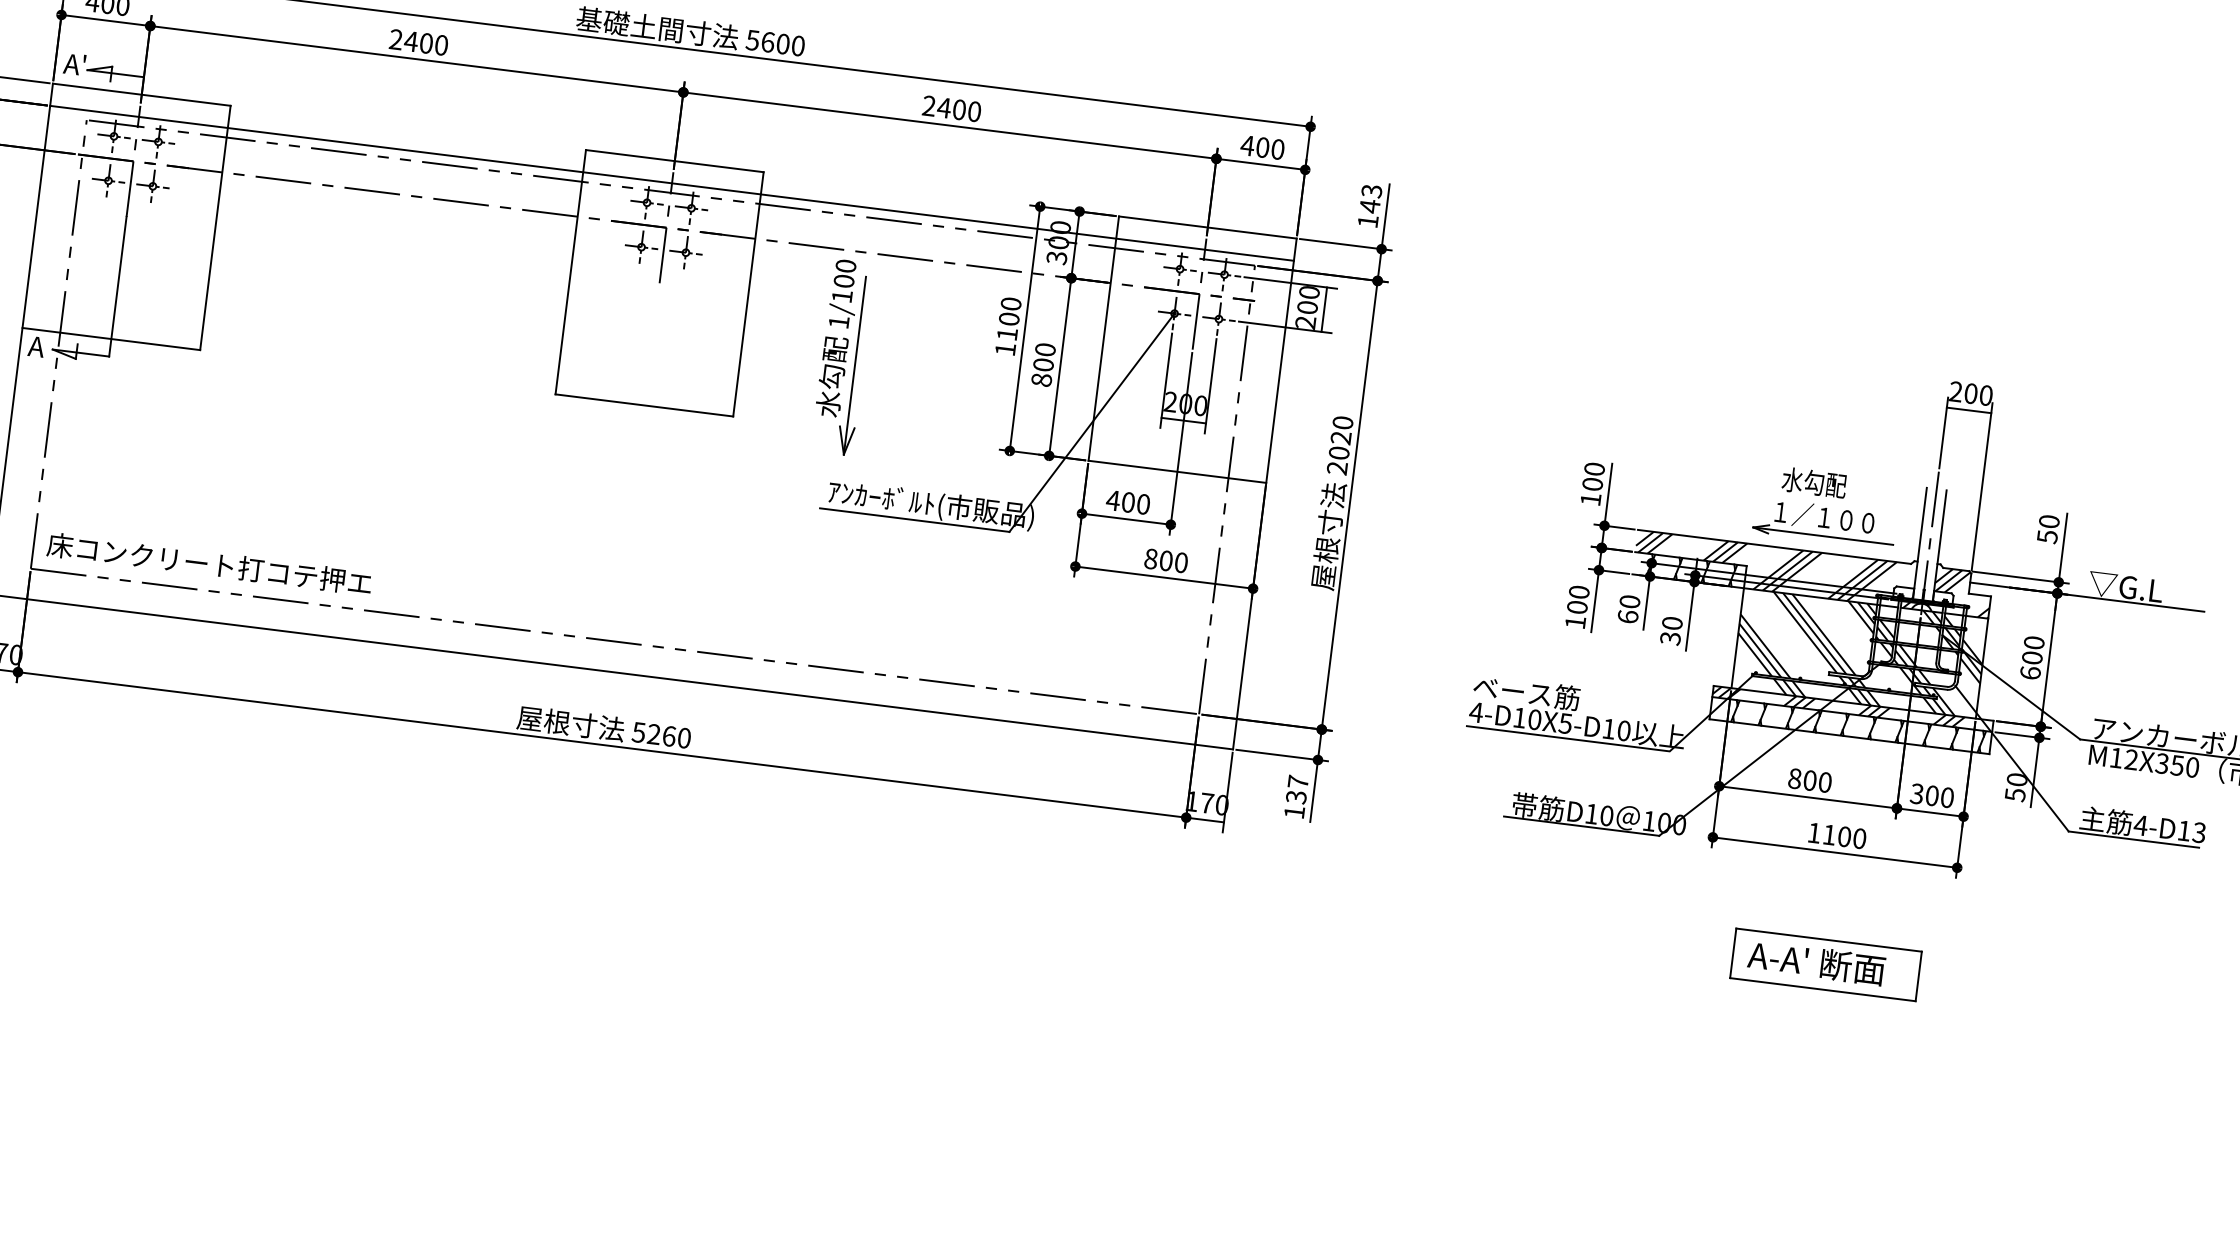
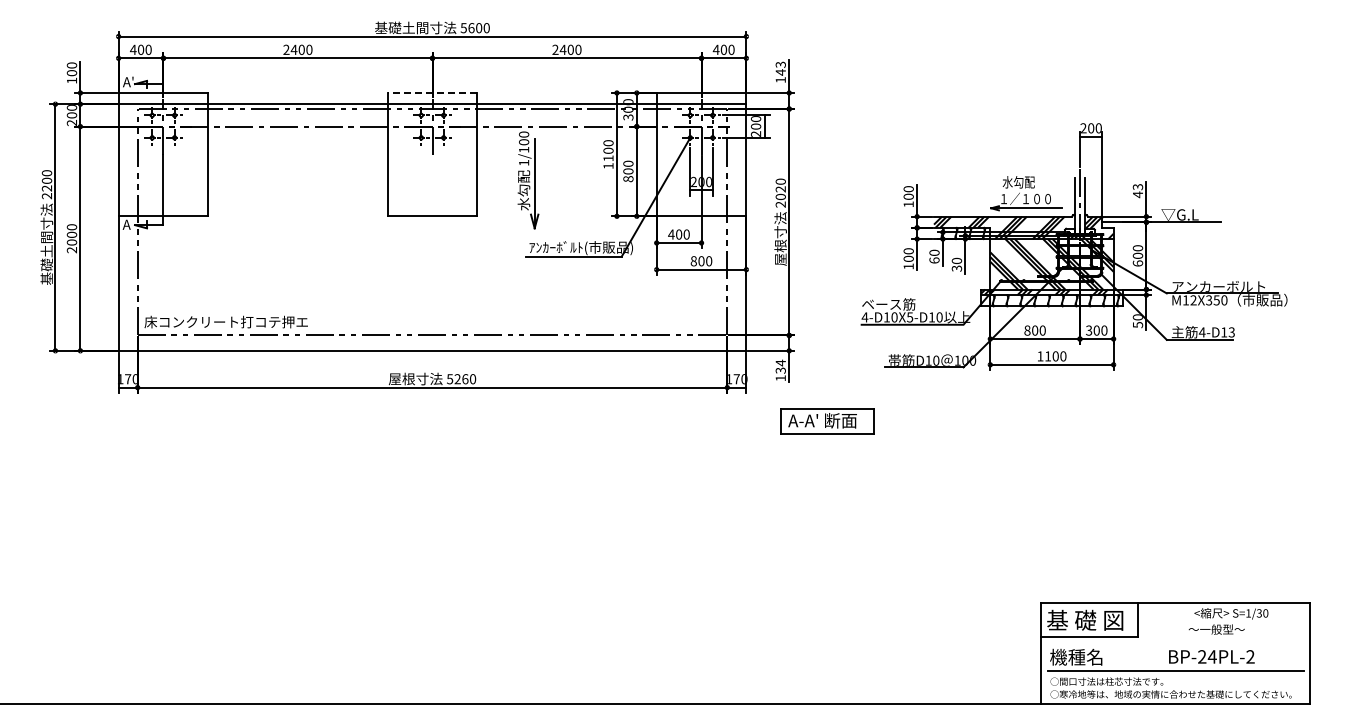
line: (674, 160) -> (432, 92), solid -> dashed
text: (2049, 530) -> (1138, 191), 50 -> 43
text: (1297, 780) -> (780, 362), 137 -> 134
part: (1826, 965) -> (827, 421), moved

